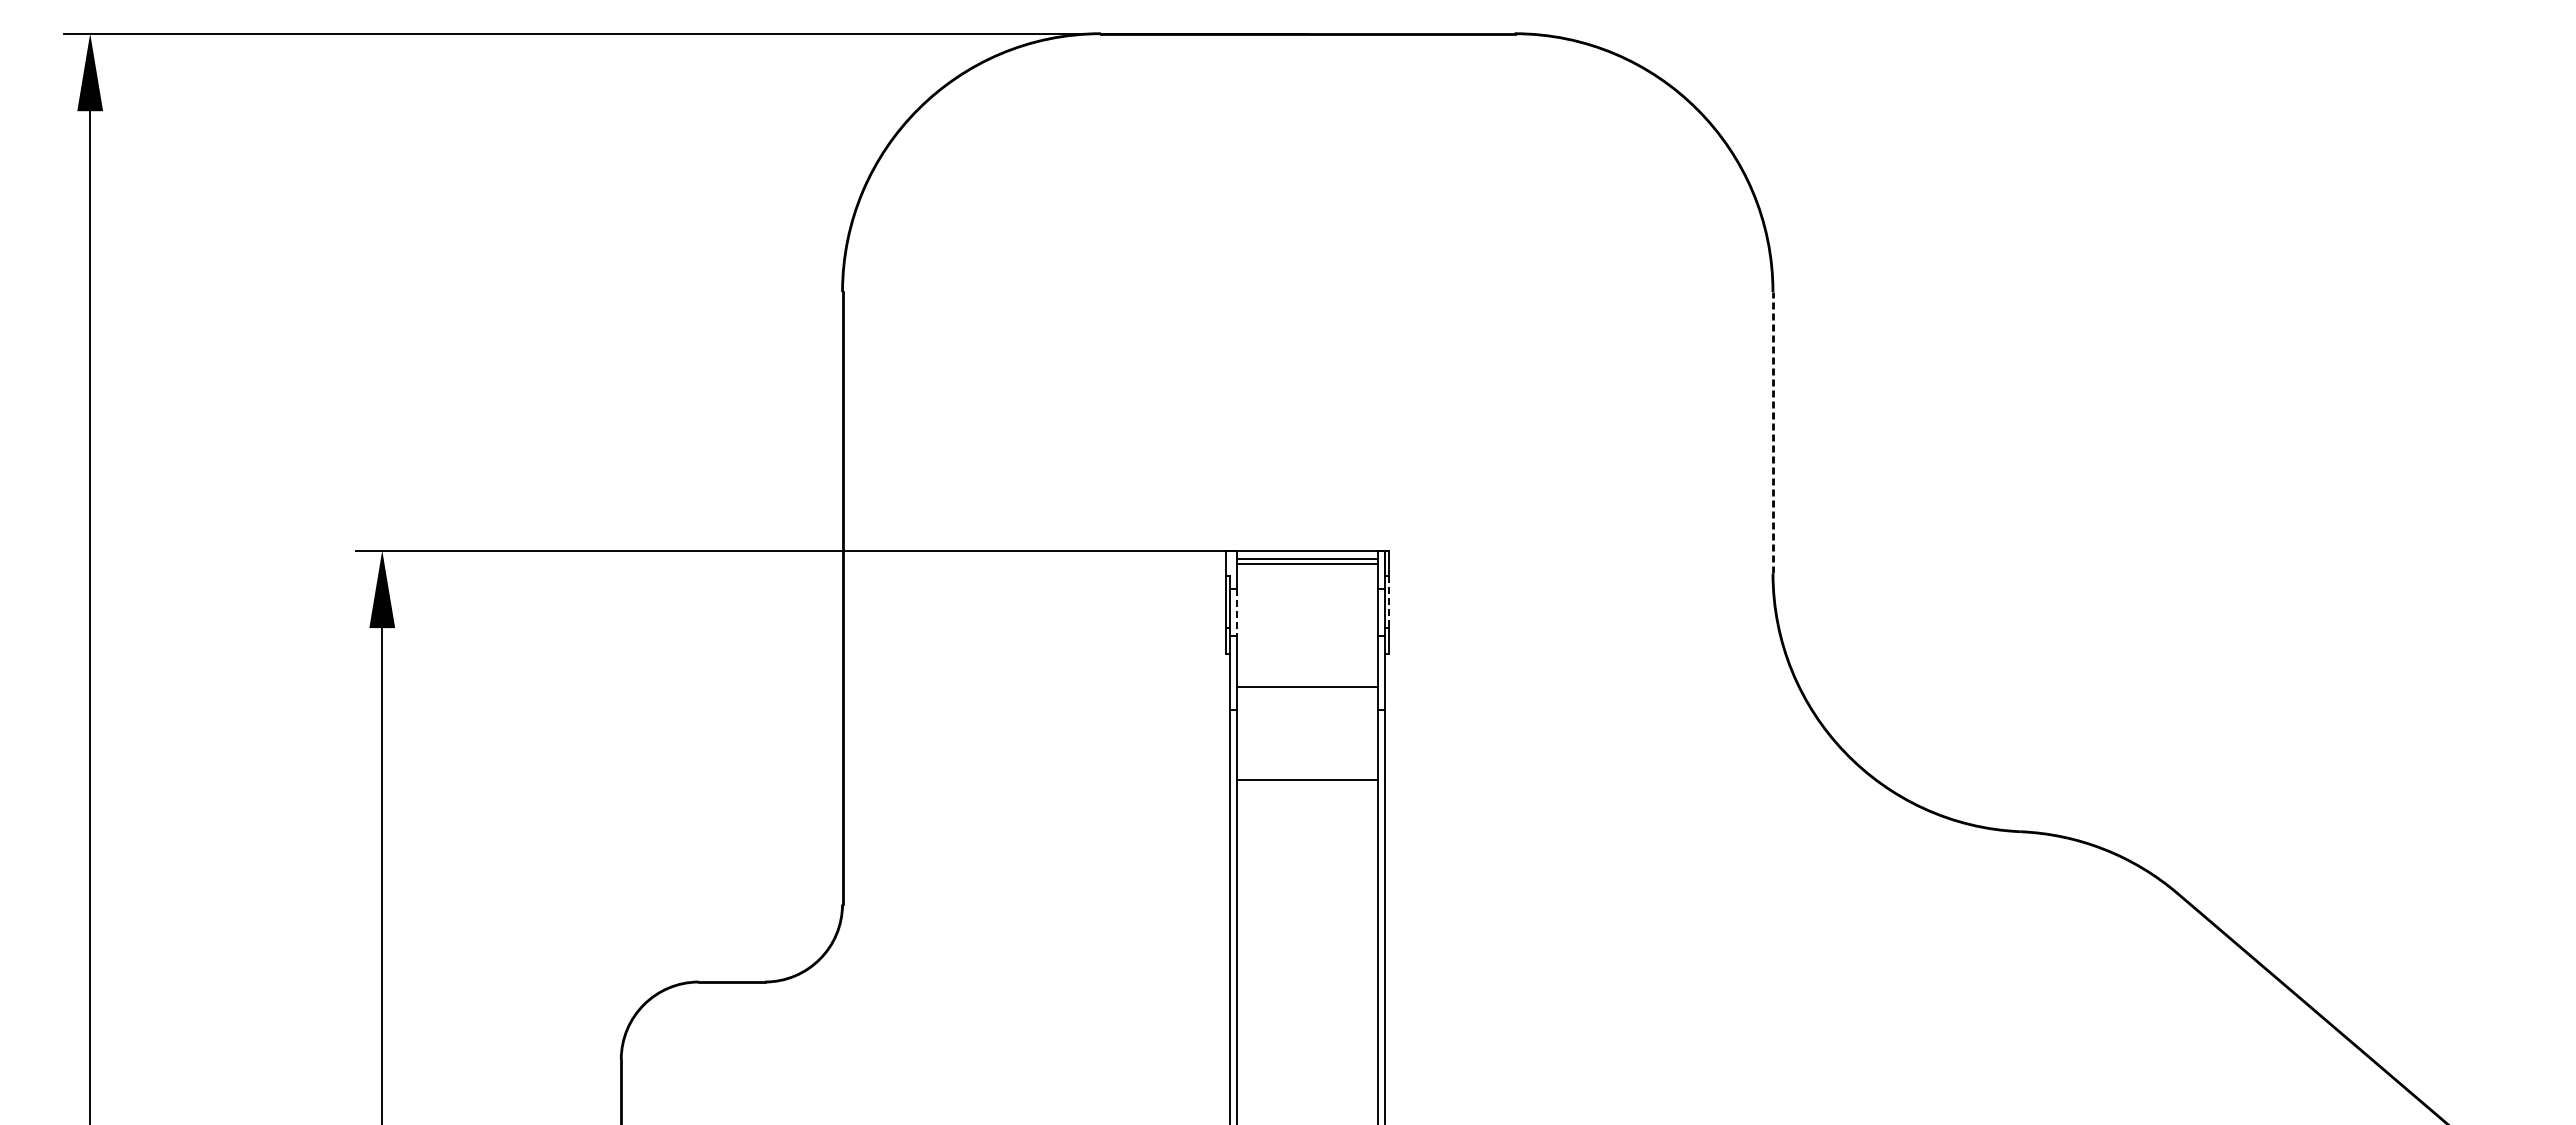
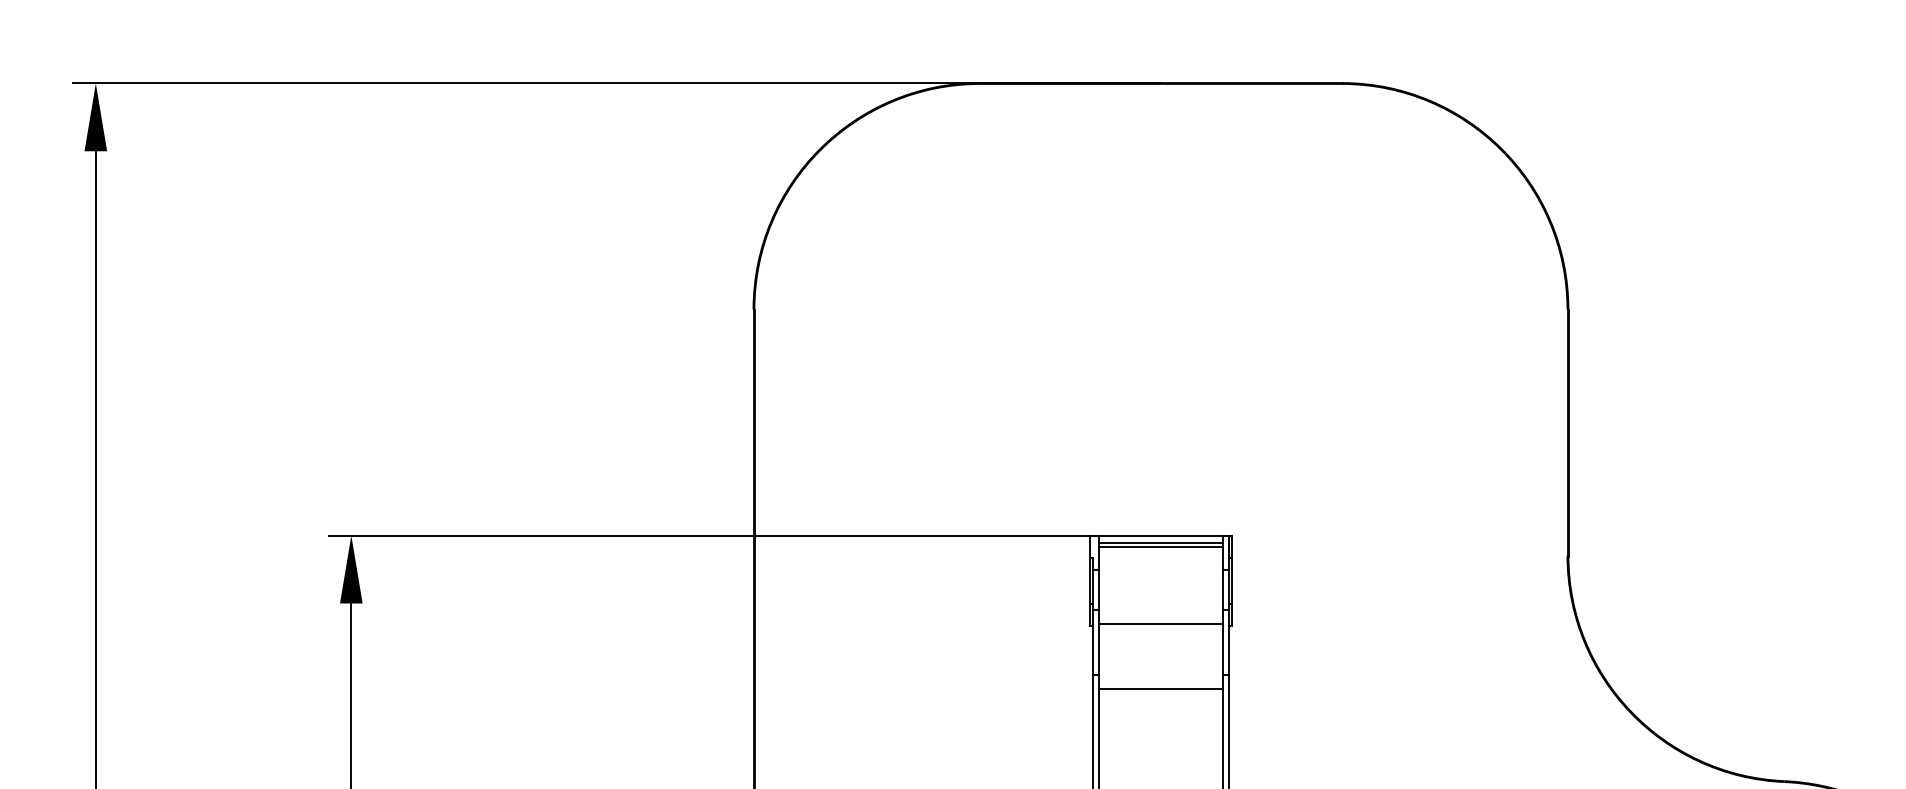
line: (1772, 432) -> (1567, 432), dashed -> solid
line: (1389, 602) -> (1232, 581), dashed -> solid
line: (1237, 613) -> (1099, 590), dashed -> solid
line: (1307, 687) -> (1160, 624), moved
line: (1307, 780) -> (1160, 689), moved

